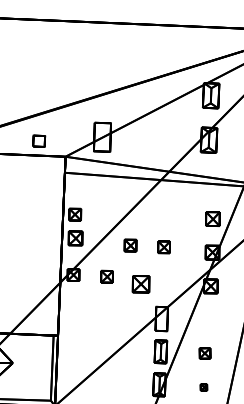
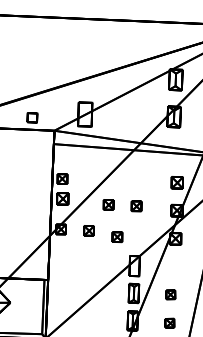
part: (140, 284) -> (116, 237), size x0.71
part: (203, 387) -> (169, 323), size x1.67

